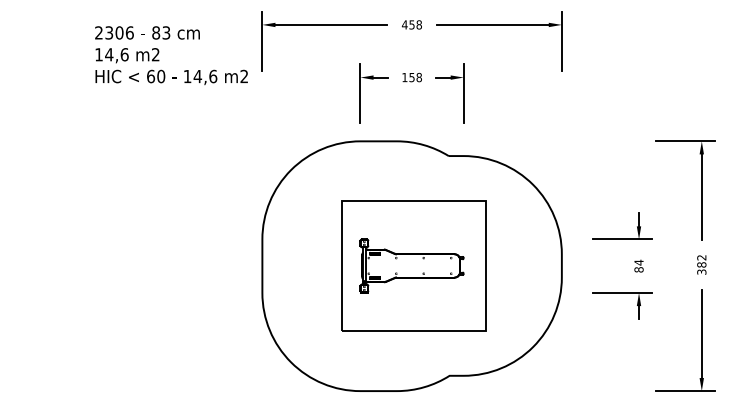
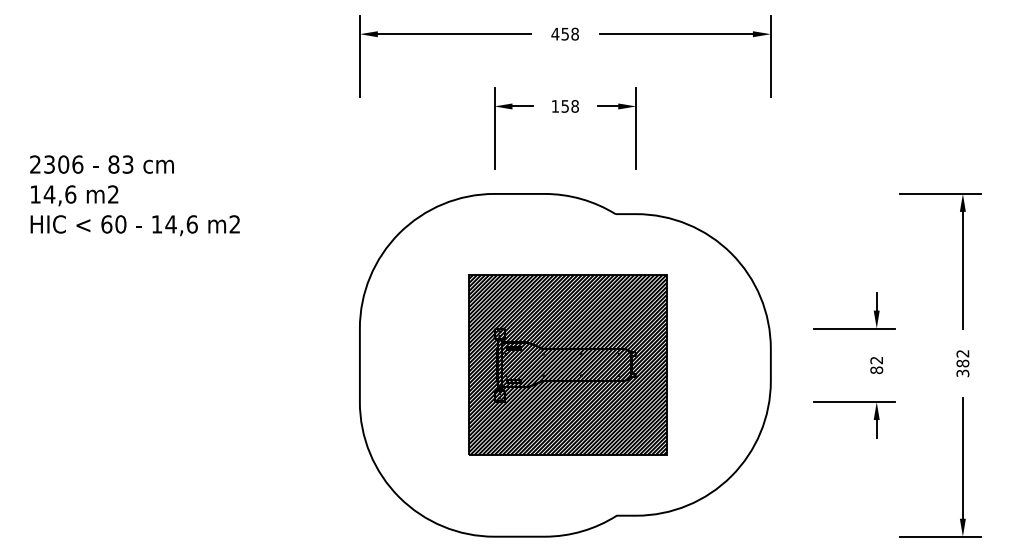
text: (171, 55) -> (134, 195), moved
text: (638, 262) -> (876, 360), 84 -> 82
hatch: (413, 265) -> (567, 364), added

